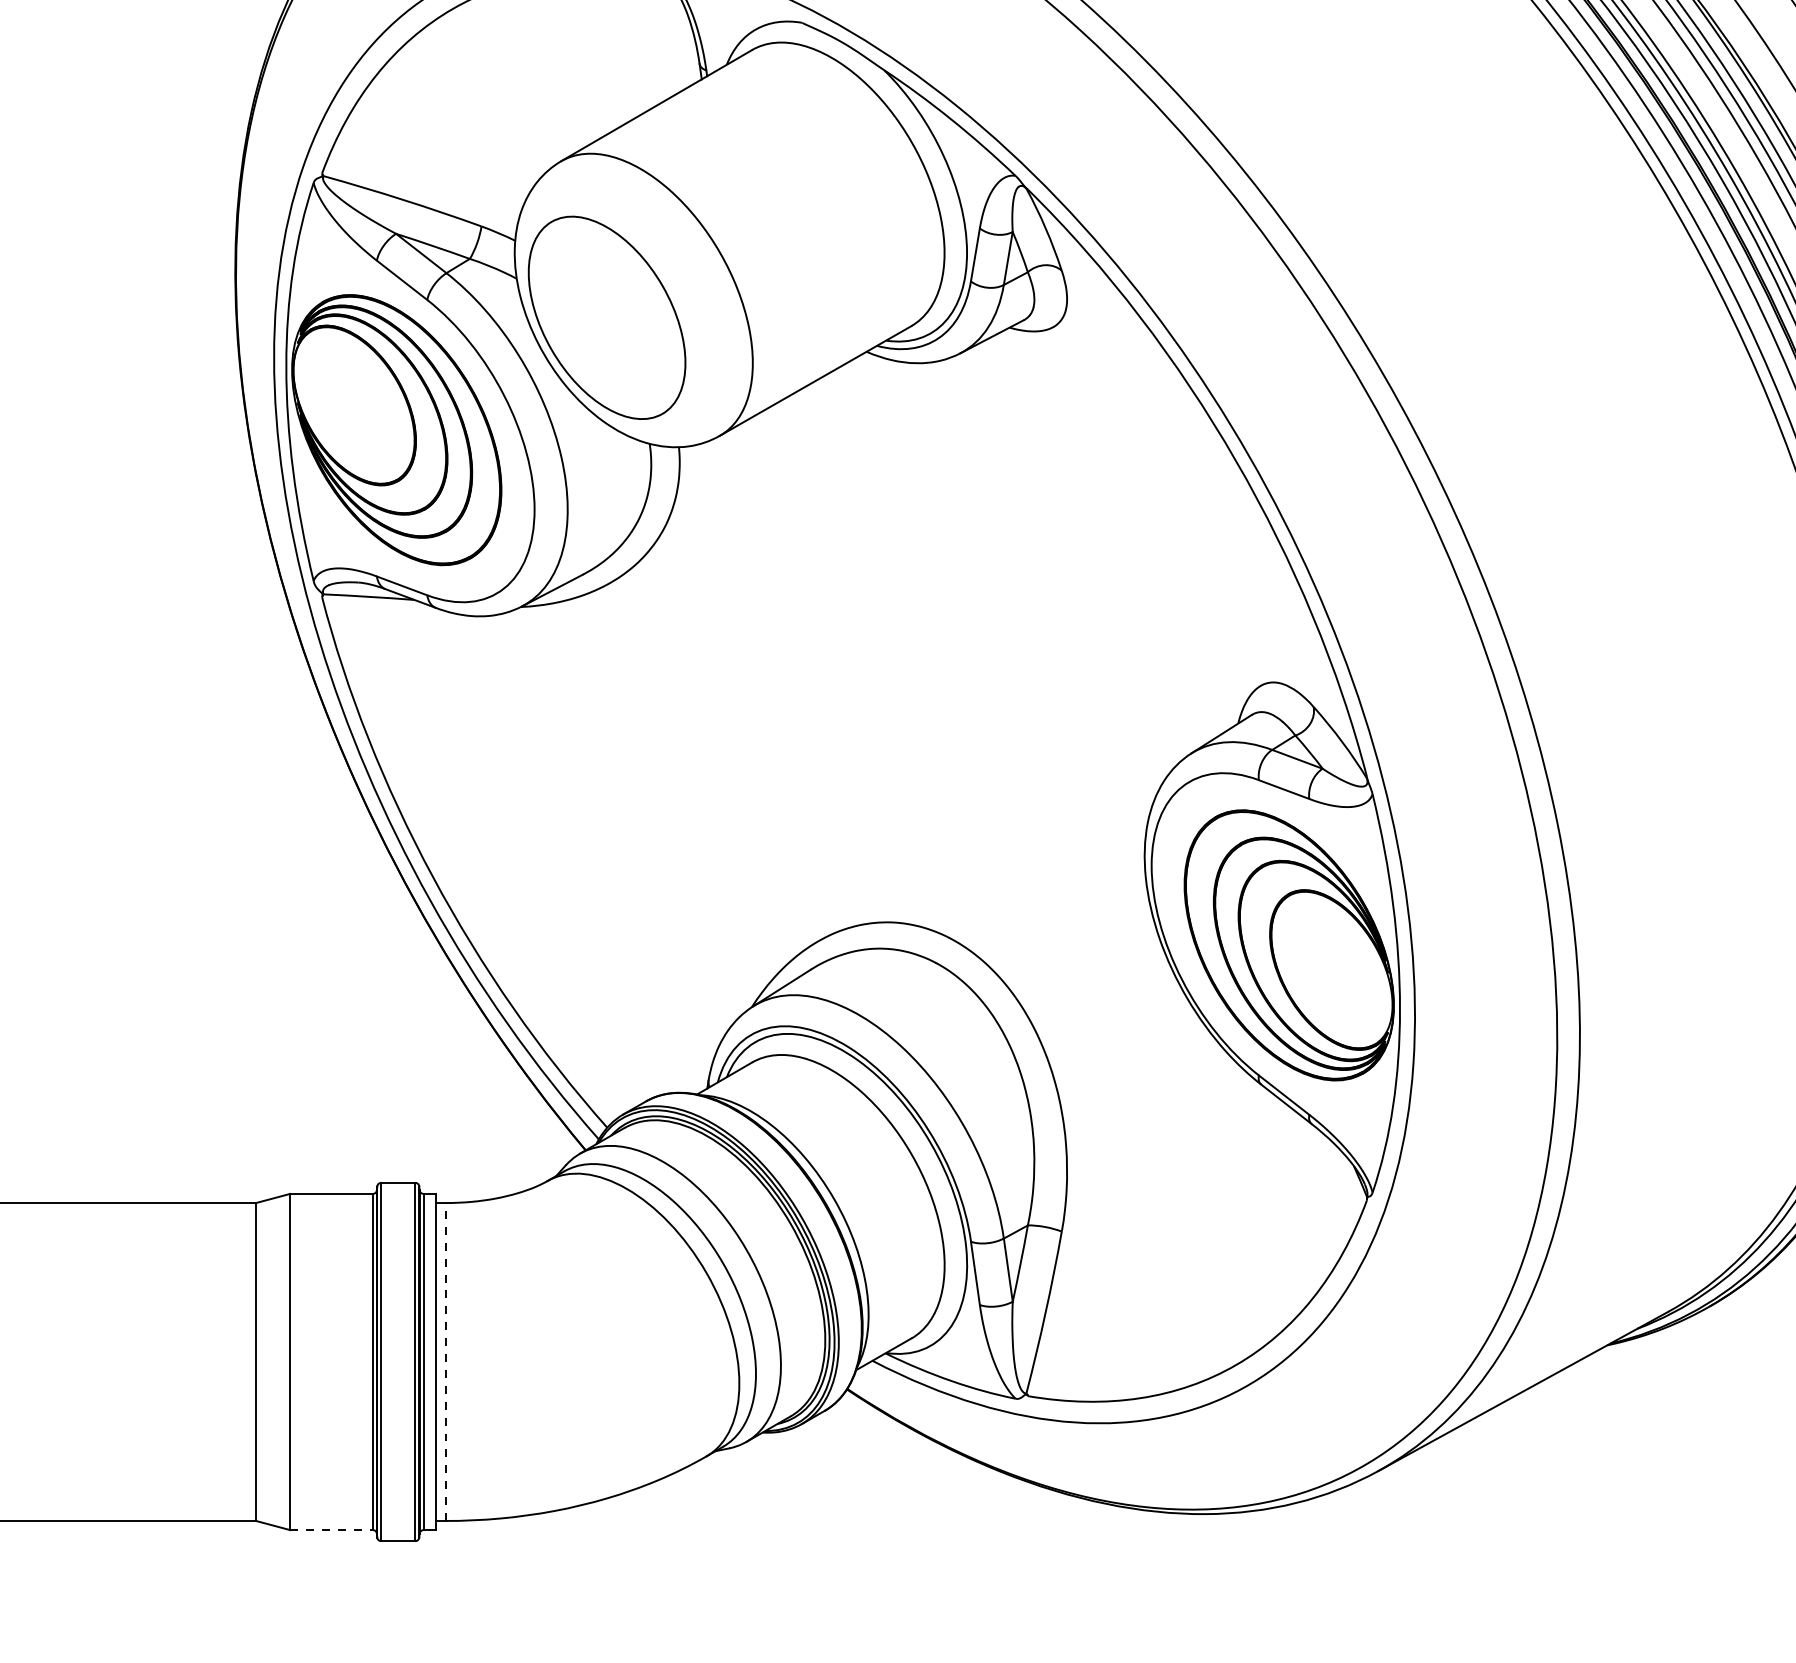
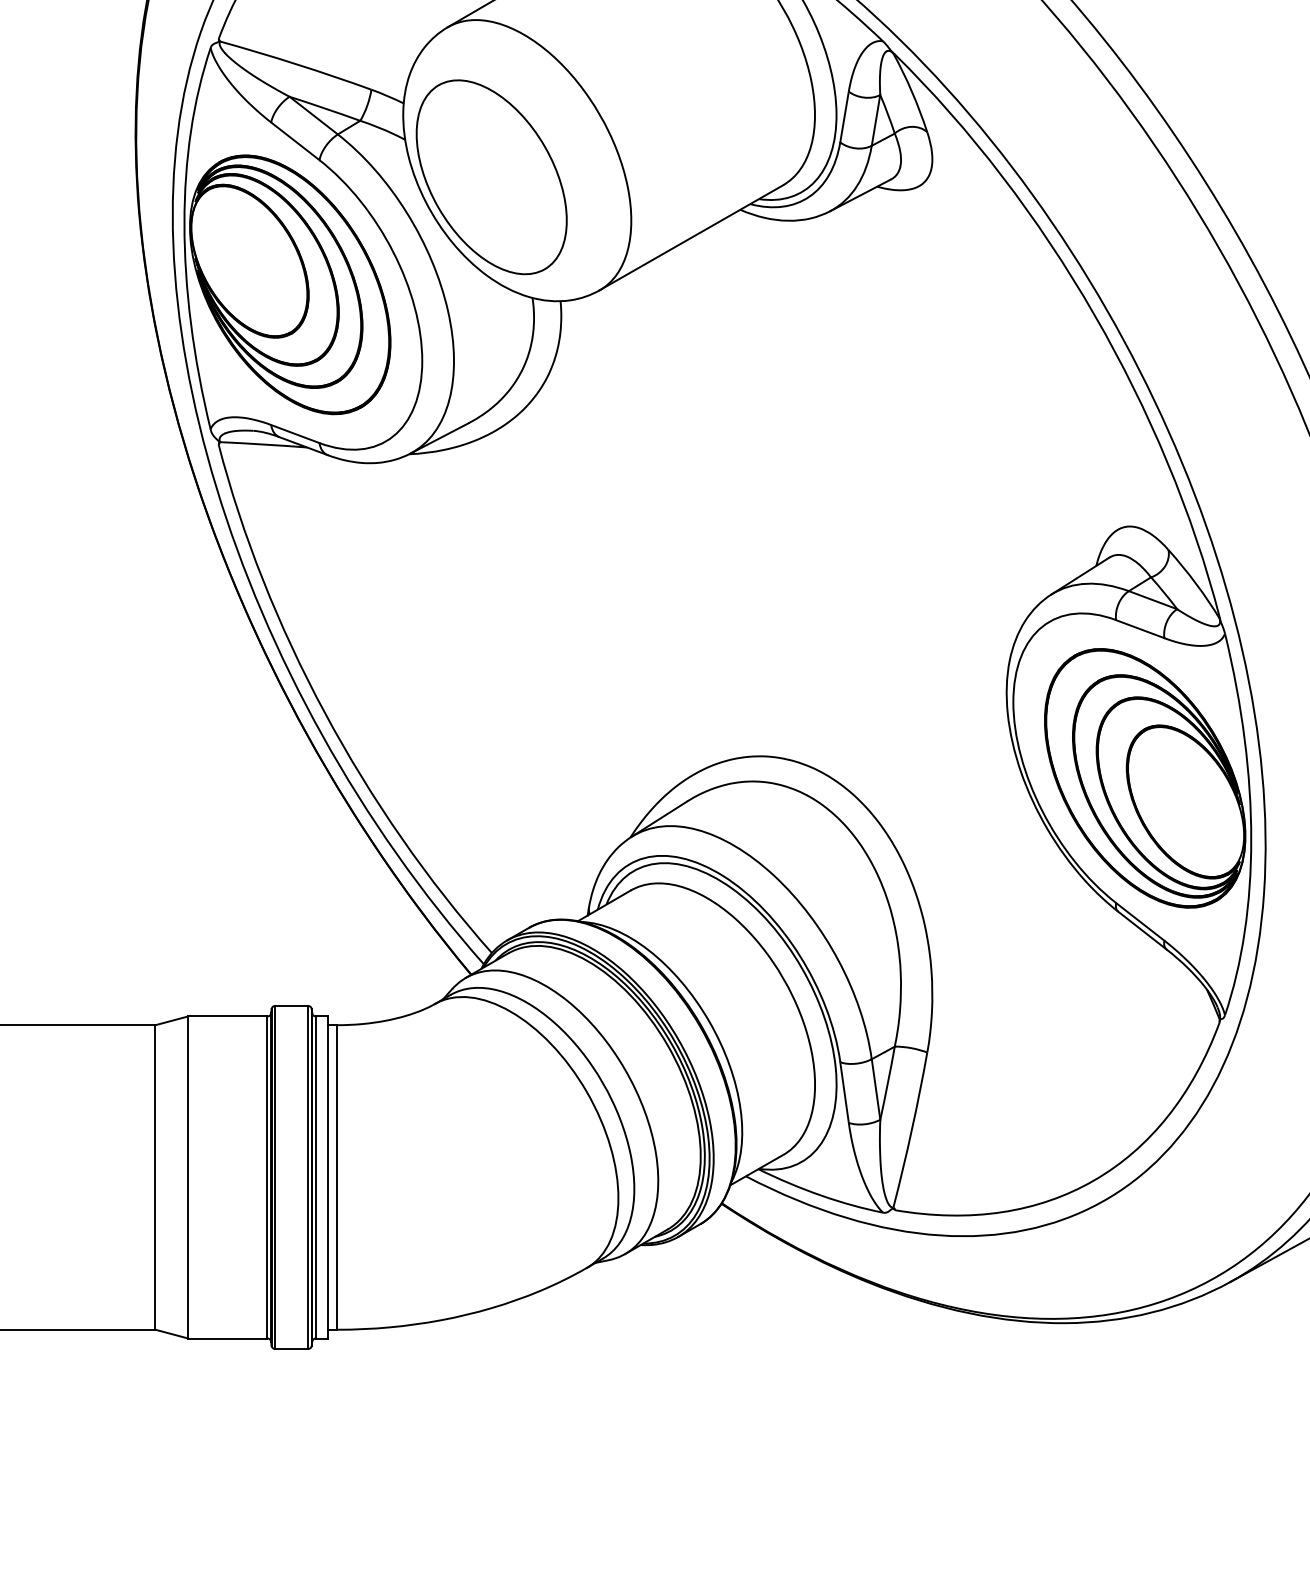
line: (446, 1362) -> (337, 1177), dashed -> solid
line: (332, 1530) -> (228, 1338), dashed -> solid

